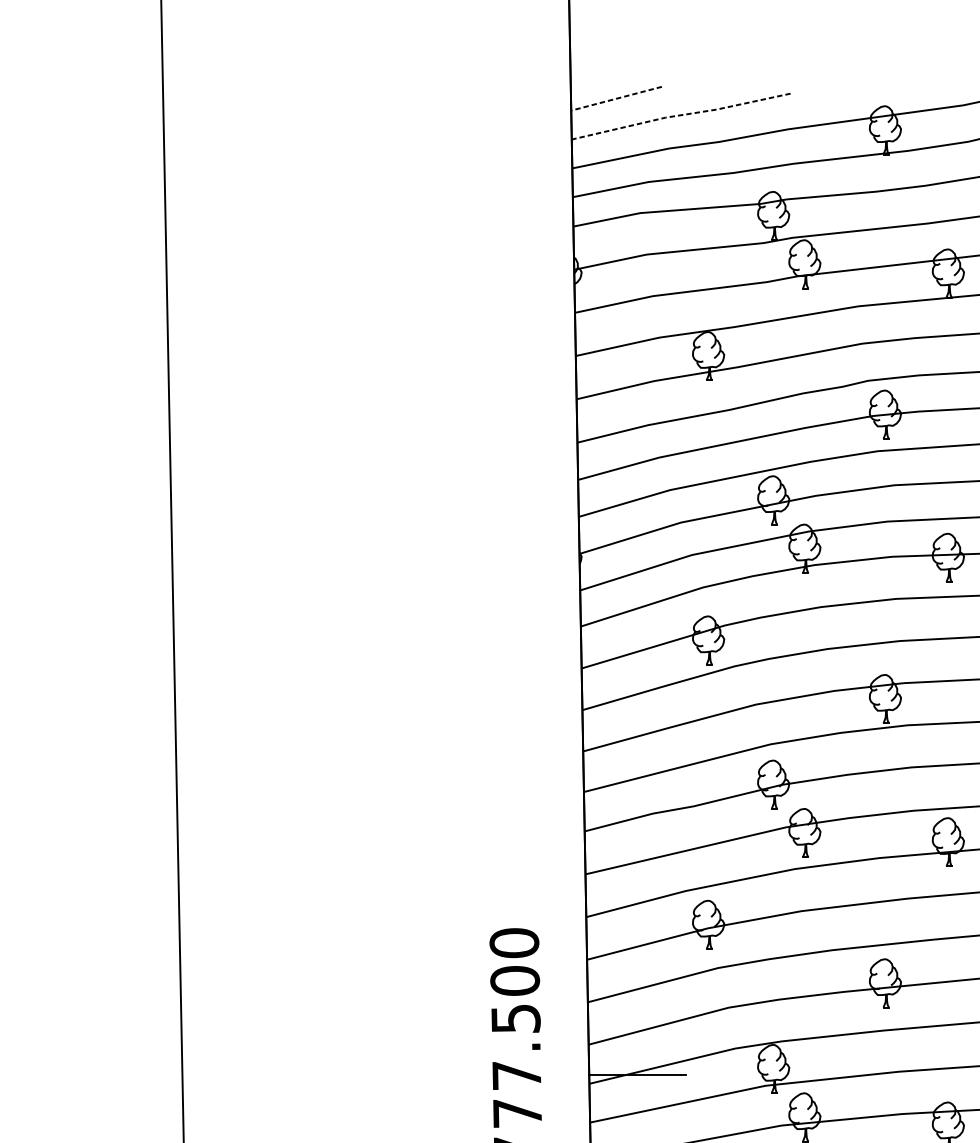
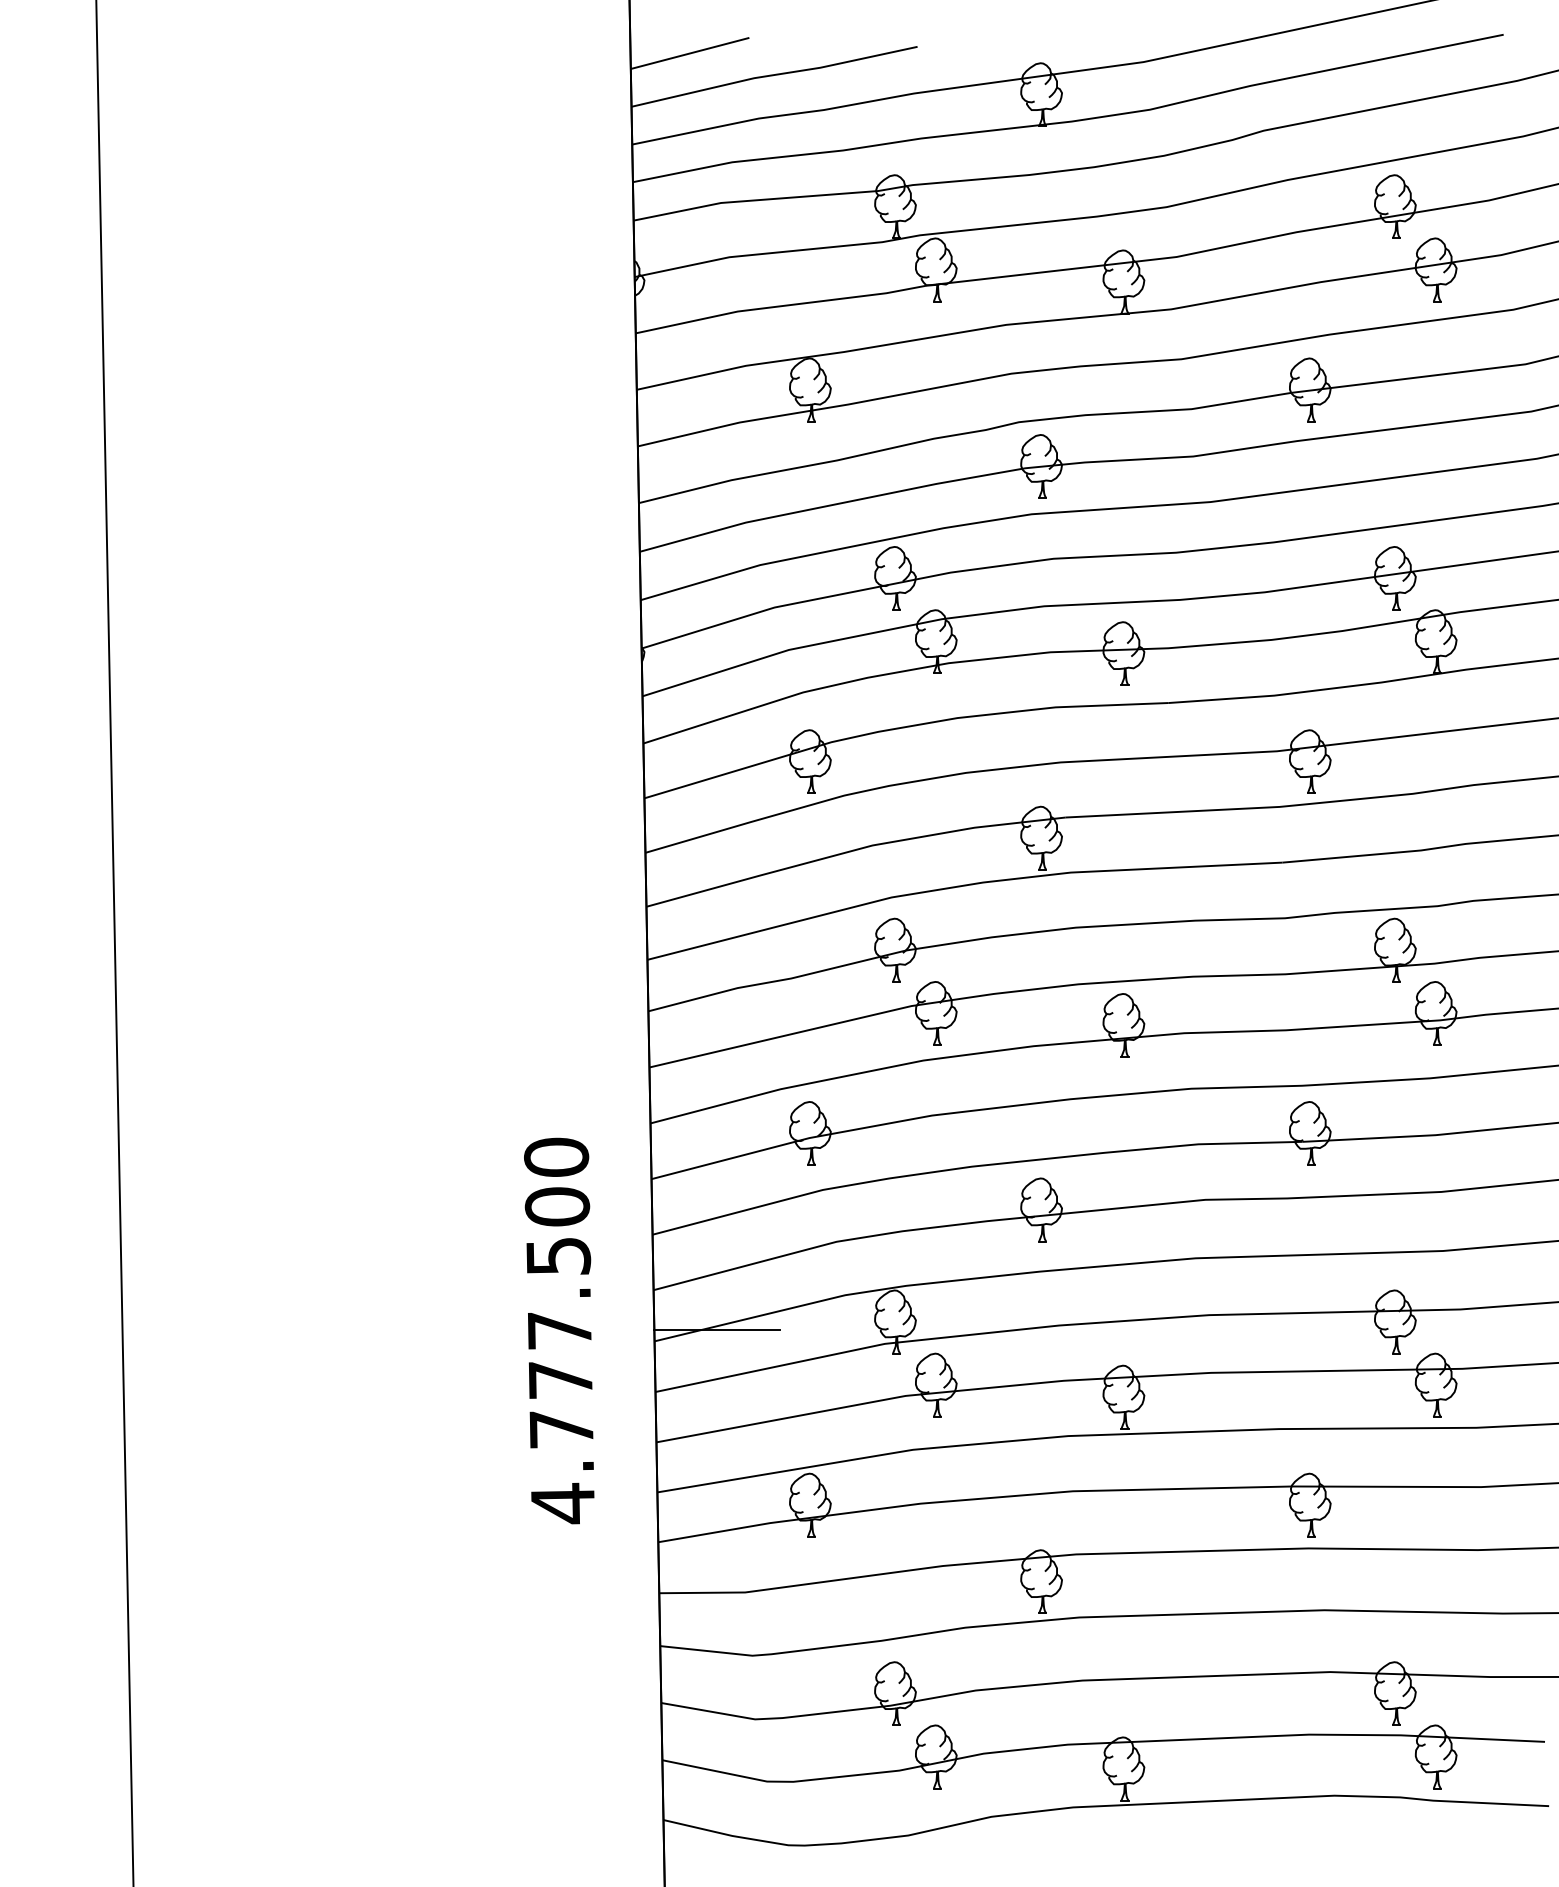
line: (616, 98) -> (689, 53), dashed -> solid
line: (681, 114) -> (774, 74), dashed -> solid

